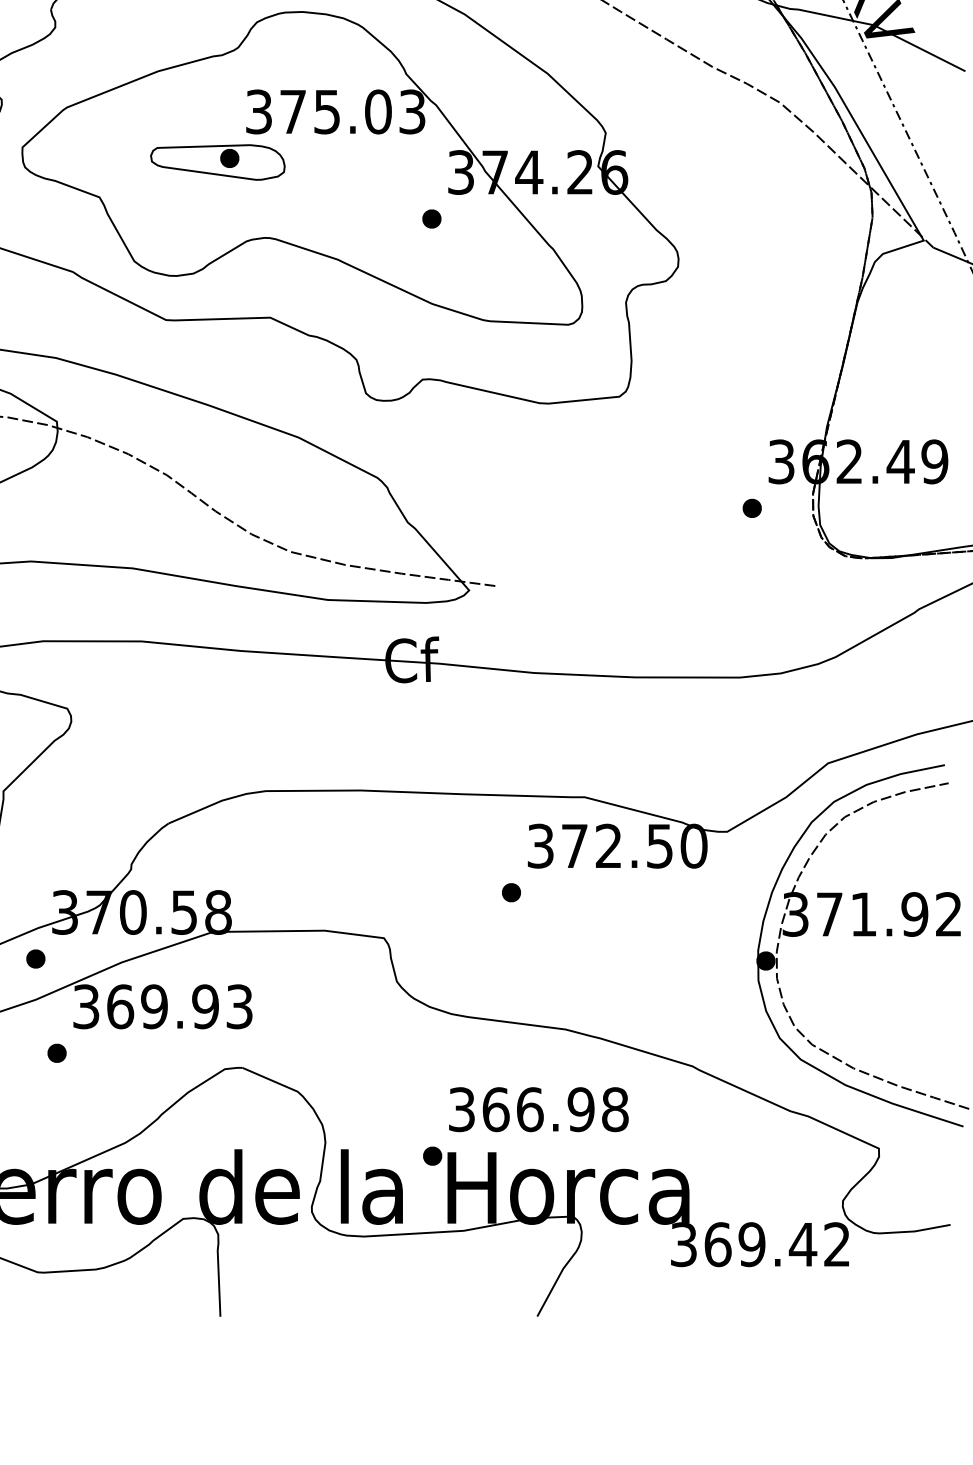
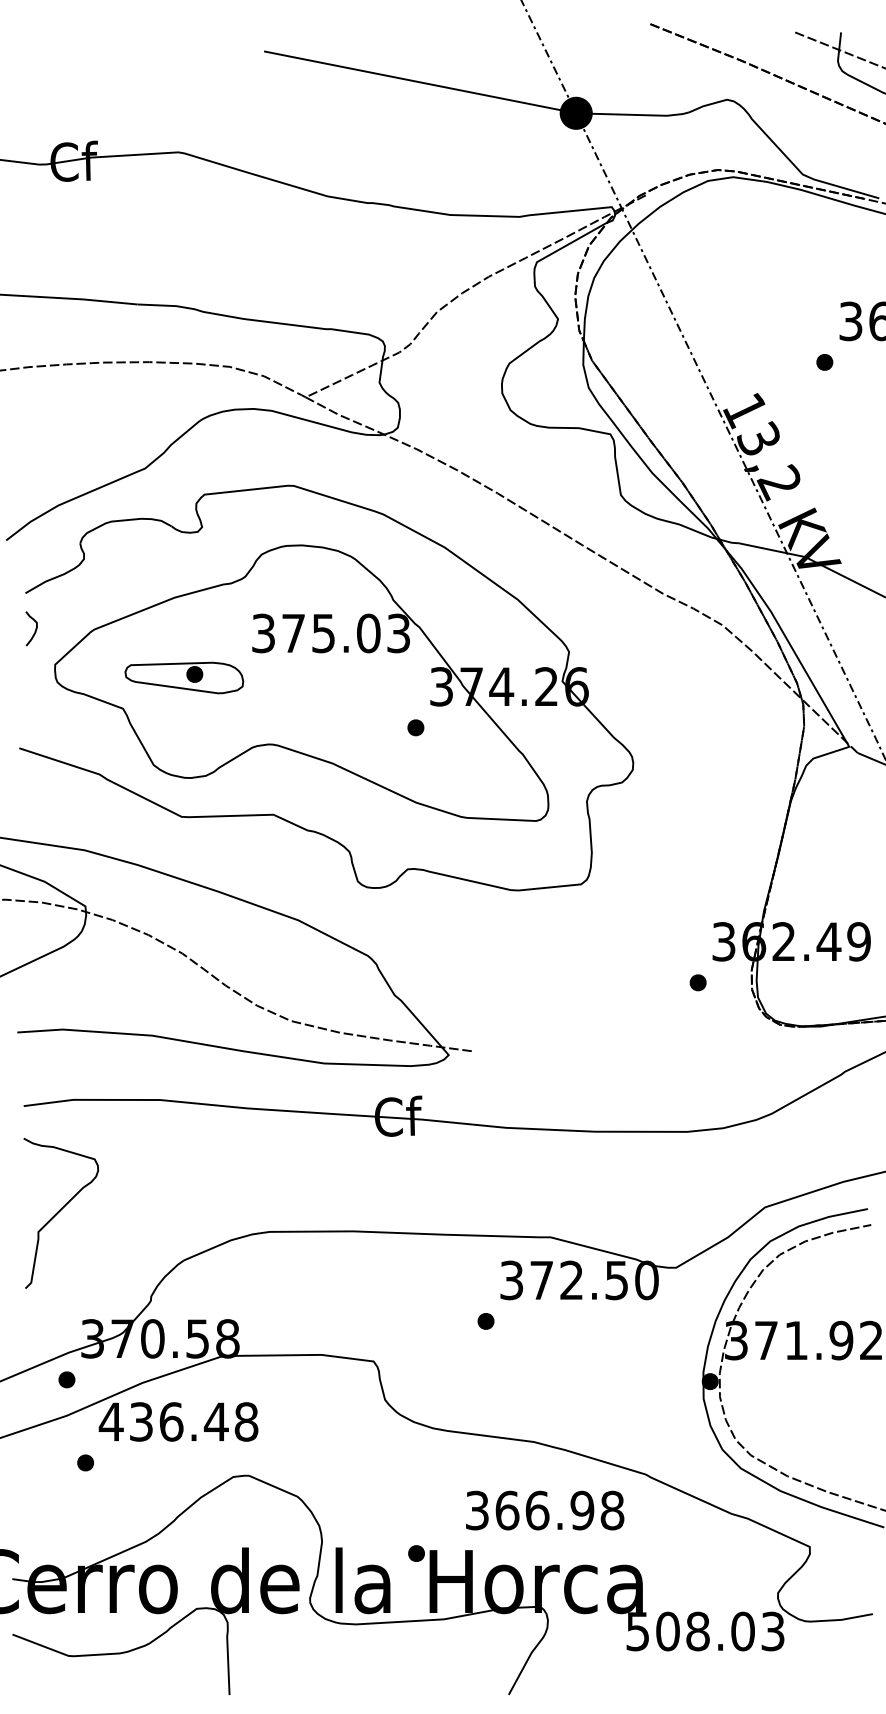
part: (218, 161) -> (184, 677), moved
text: (162, 1006) -> (178, 1421), 369.93 -> 436.48
text: (539, 1109) -> (545, 1510), moved
text: (760, 1244) -> (705, 1631), 369.42 -> 508.03

